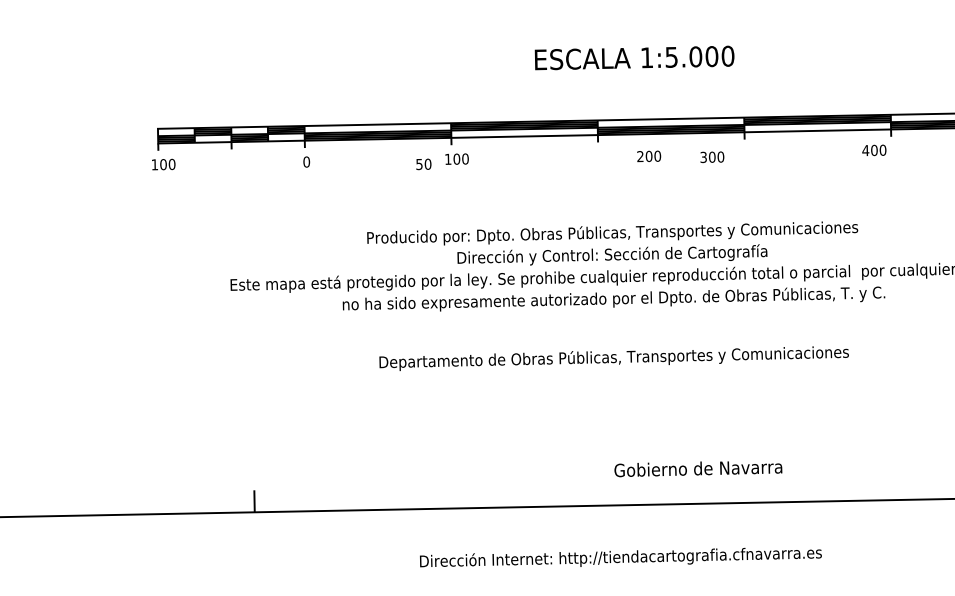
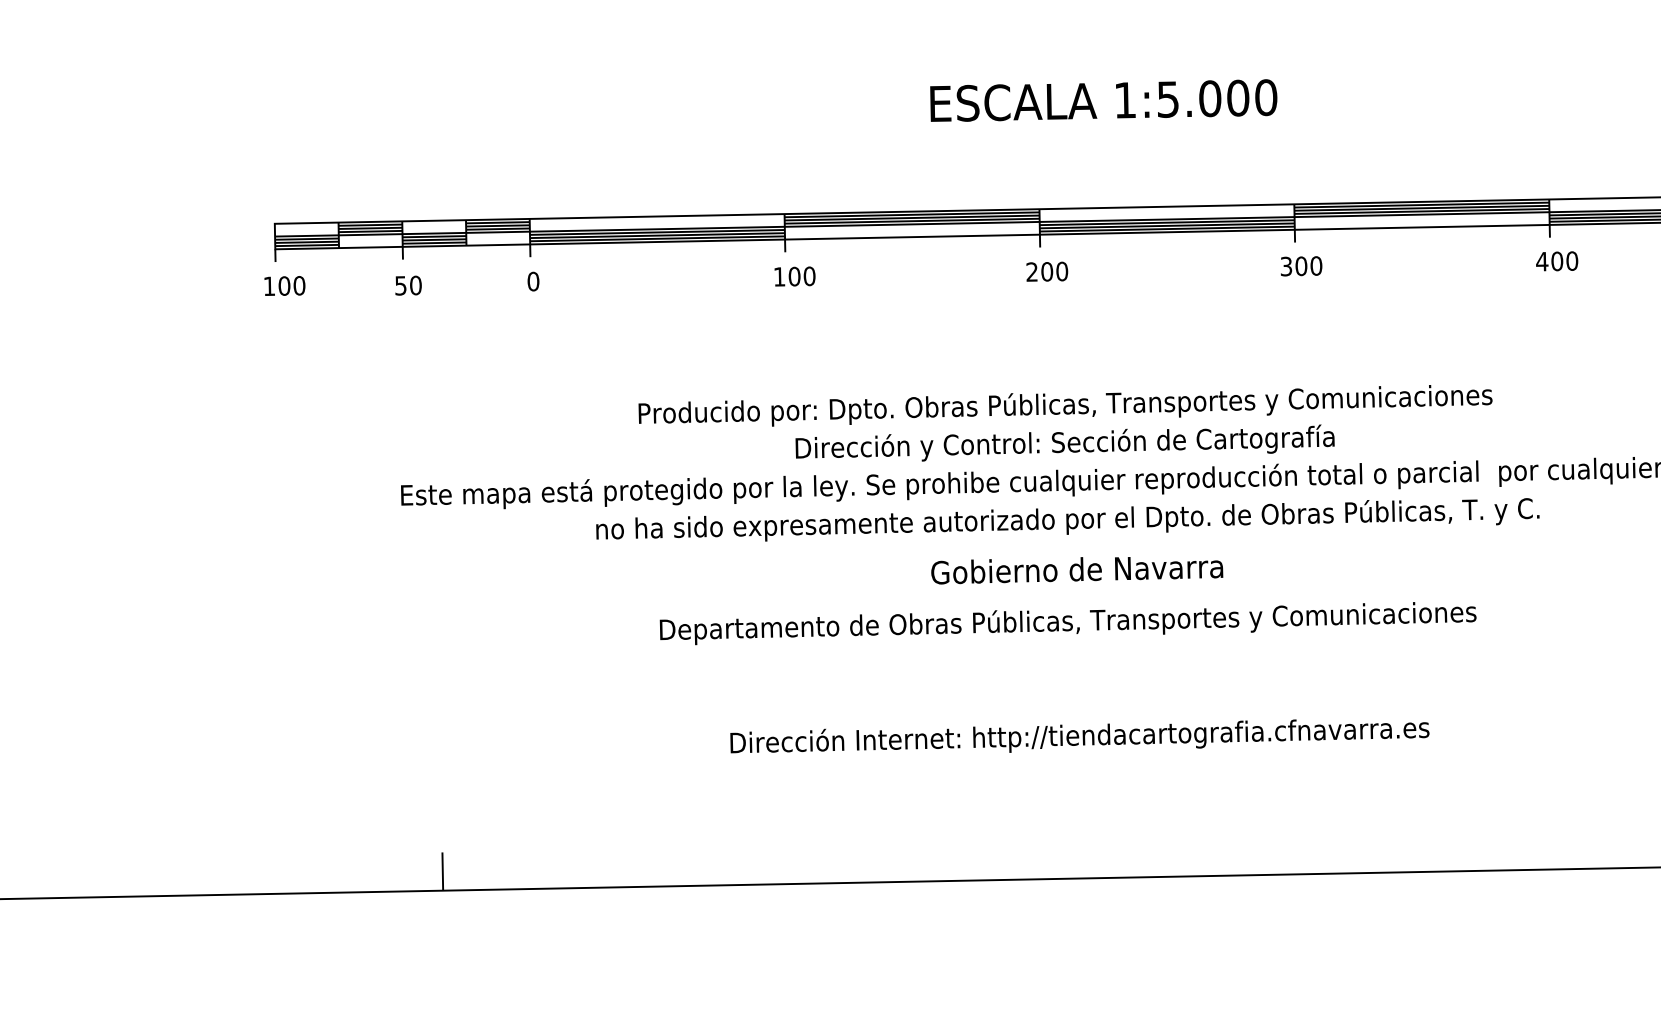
text: (874, 150) -> (1557, 261), moved
text: (649, 156) -> (1047, 271), moved
text: (712, 156) -> (1301, 264), moved
text: (423, 164) -> (407, 285), moved
text: (698, 469) -> (1077, 571), moved
text: (620, 557) -> (1079, 736), moved

